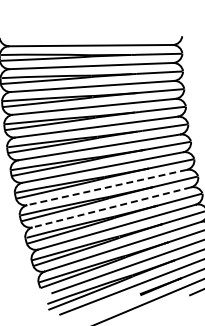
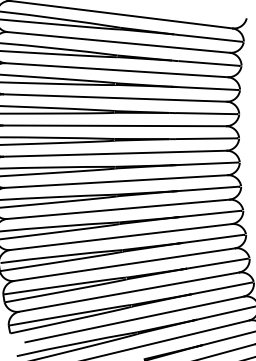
line: (107, 187) -> (118, 209), dashed -> solid
line: (111, 207) -> (120, 237), dashed -> solid

